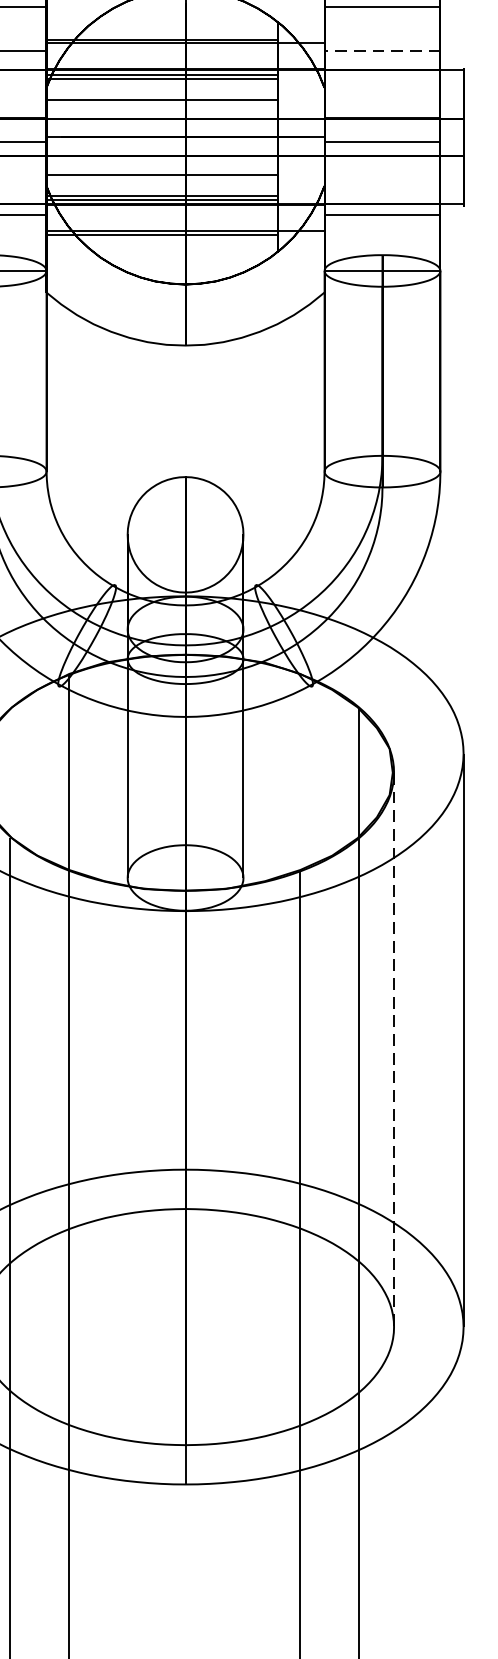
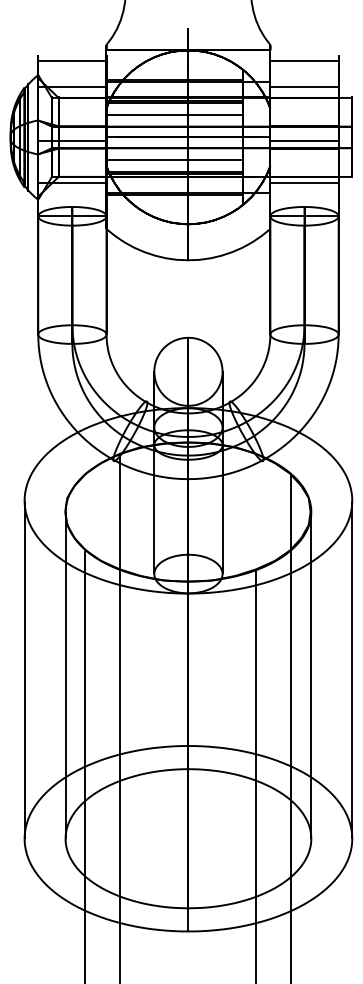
line: (382, 50) -> (304, 86), dashed -> solid
line: (394, 1050) -> (311, 675), dashed -> solid

